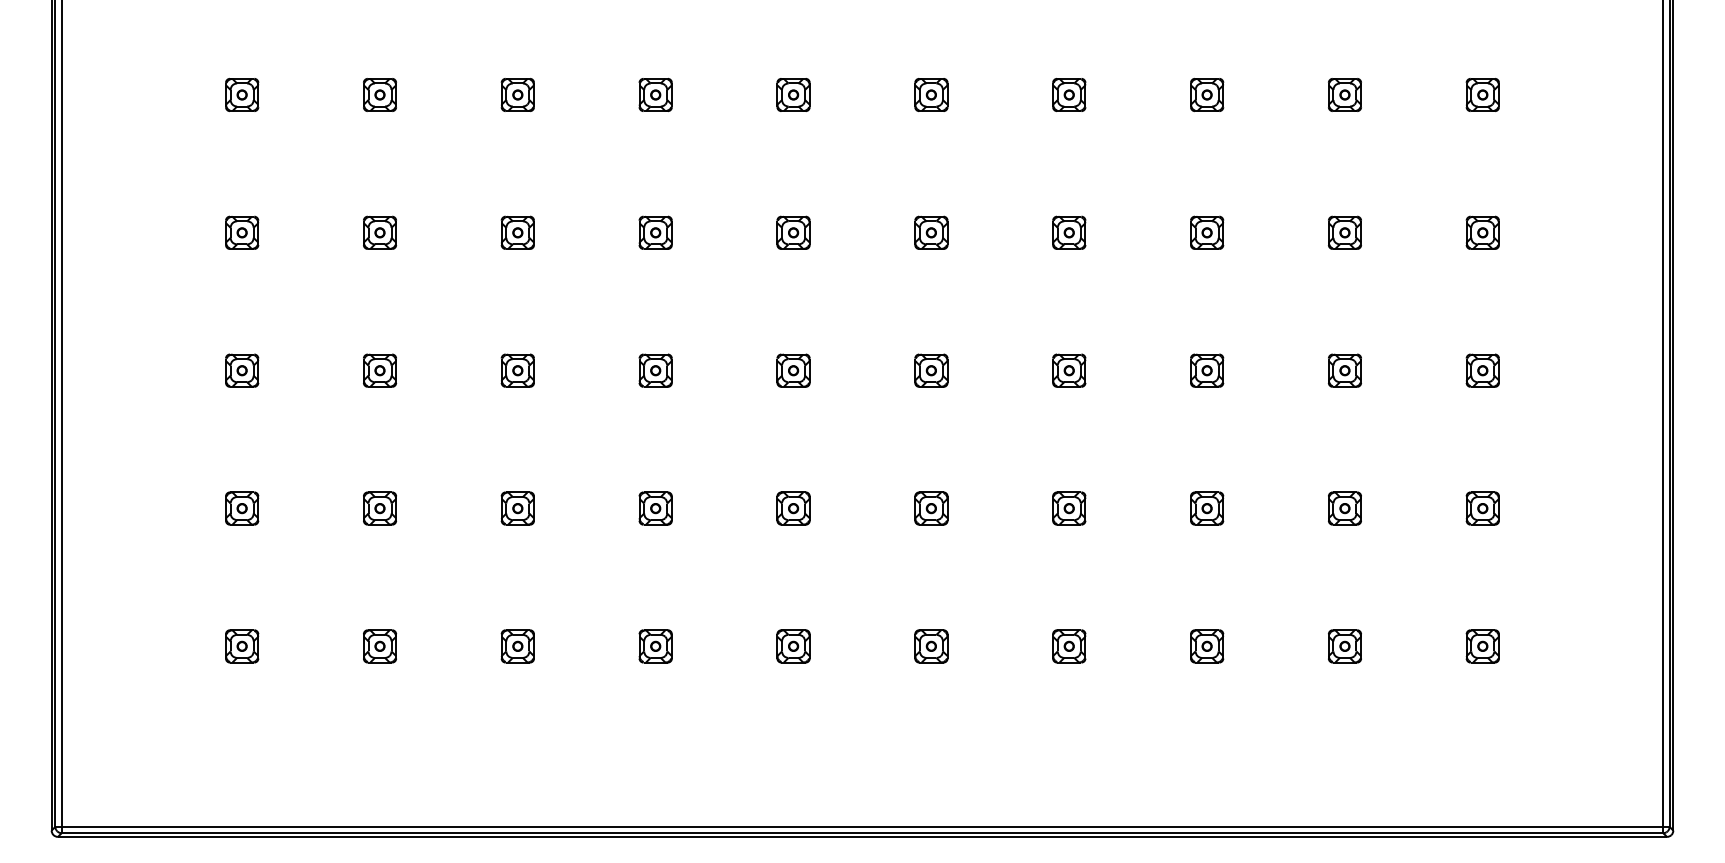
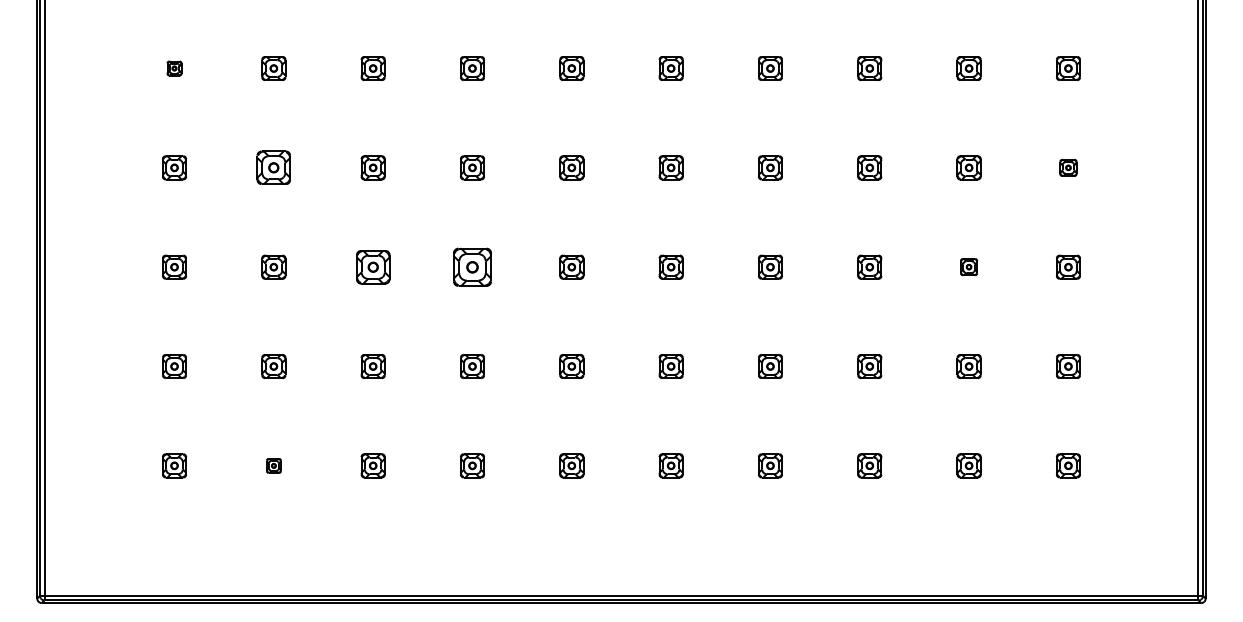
part: (242, 94) -> (174, 68), size x0.6
part: (379, 232) -> (273, 167), size x1.4
part: (1482, 232) -> (1068, 167), size x0.7
part: (516, 369) -> (372, 266), size x1.4
part: (655, 369) -> (472, 266), size x1.6
part: (1344, 369) -> (968, 266), size x0.7
part: (379, 645) -> (273, 465), size x0.6

